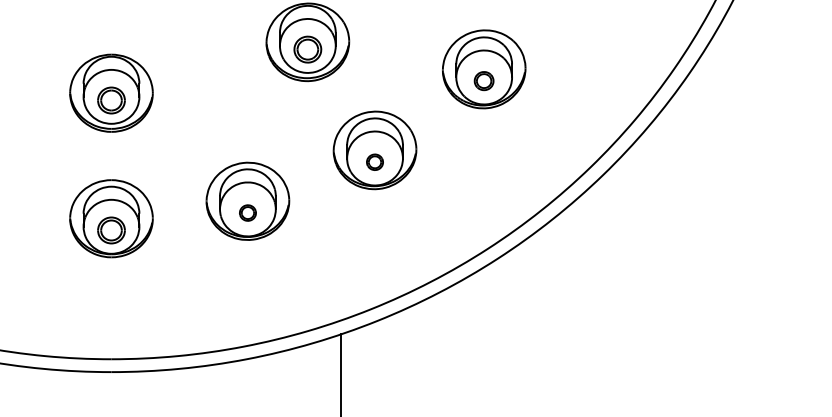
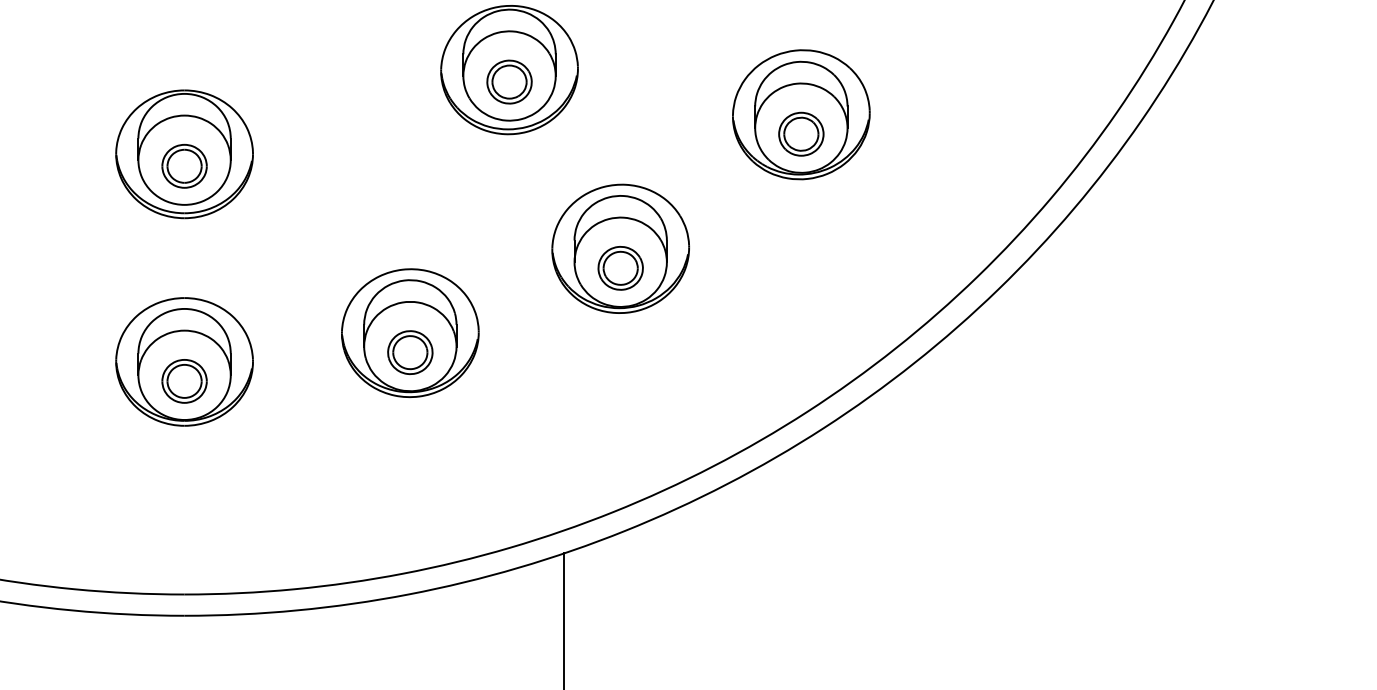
part: (483, 80) -> (800, 133), size x1.43
part: (374, 162) -> (619, 268), size x1.67
part: (247, 212) -> (409, 351), size x1.67

